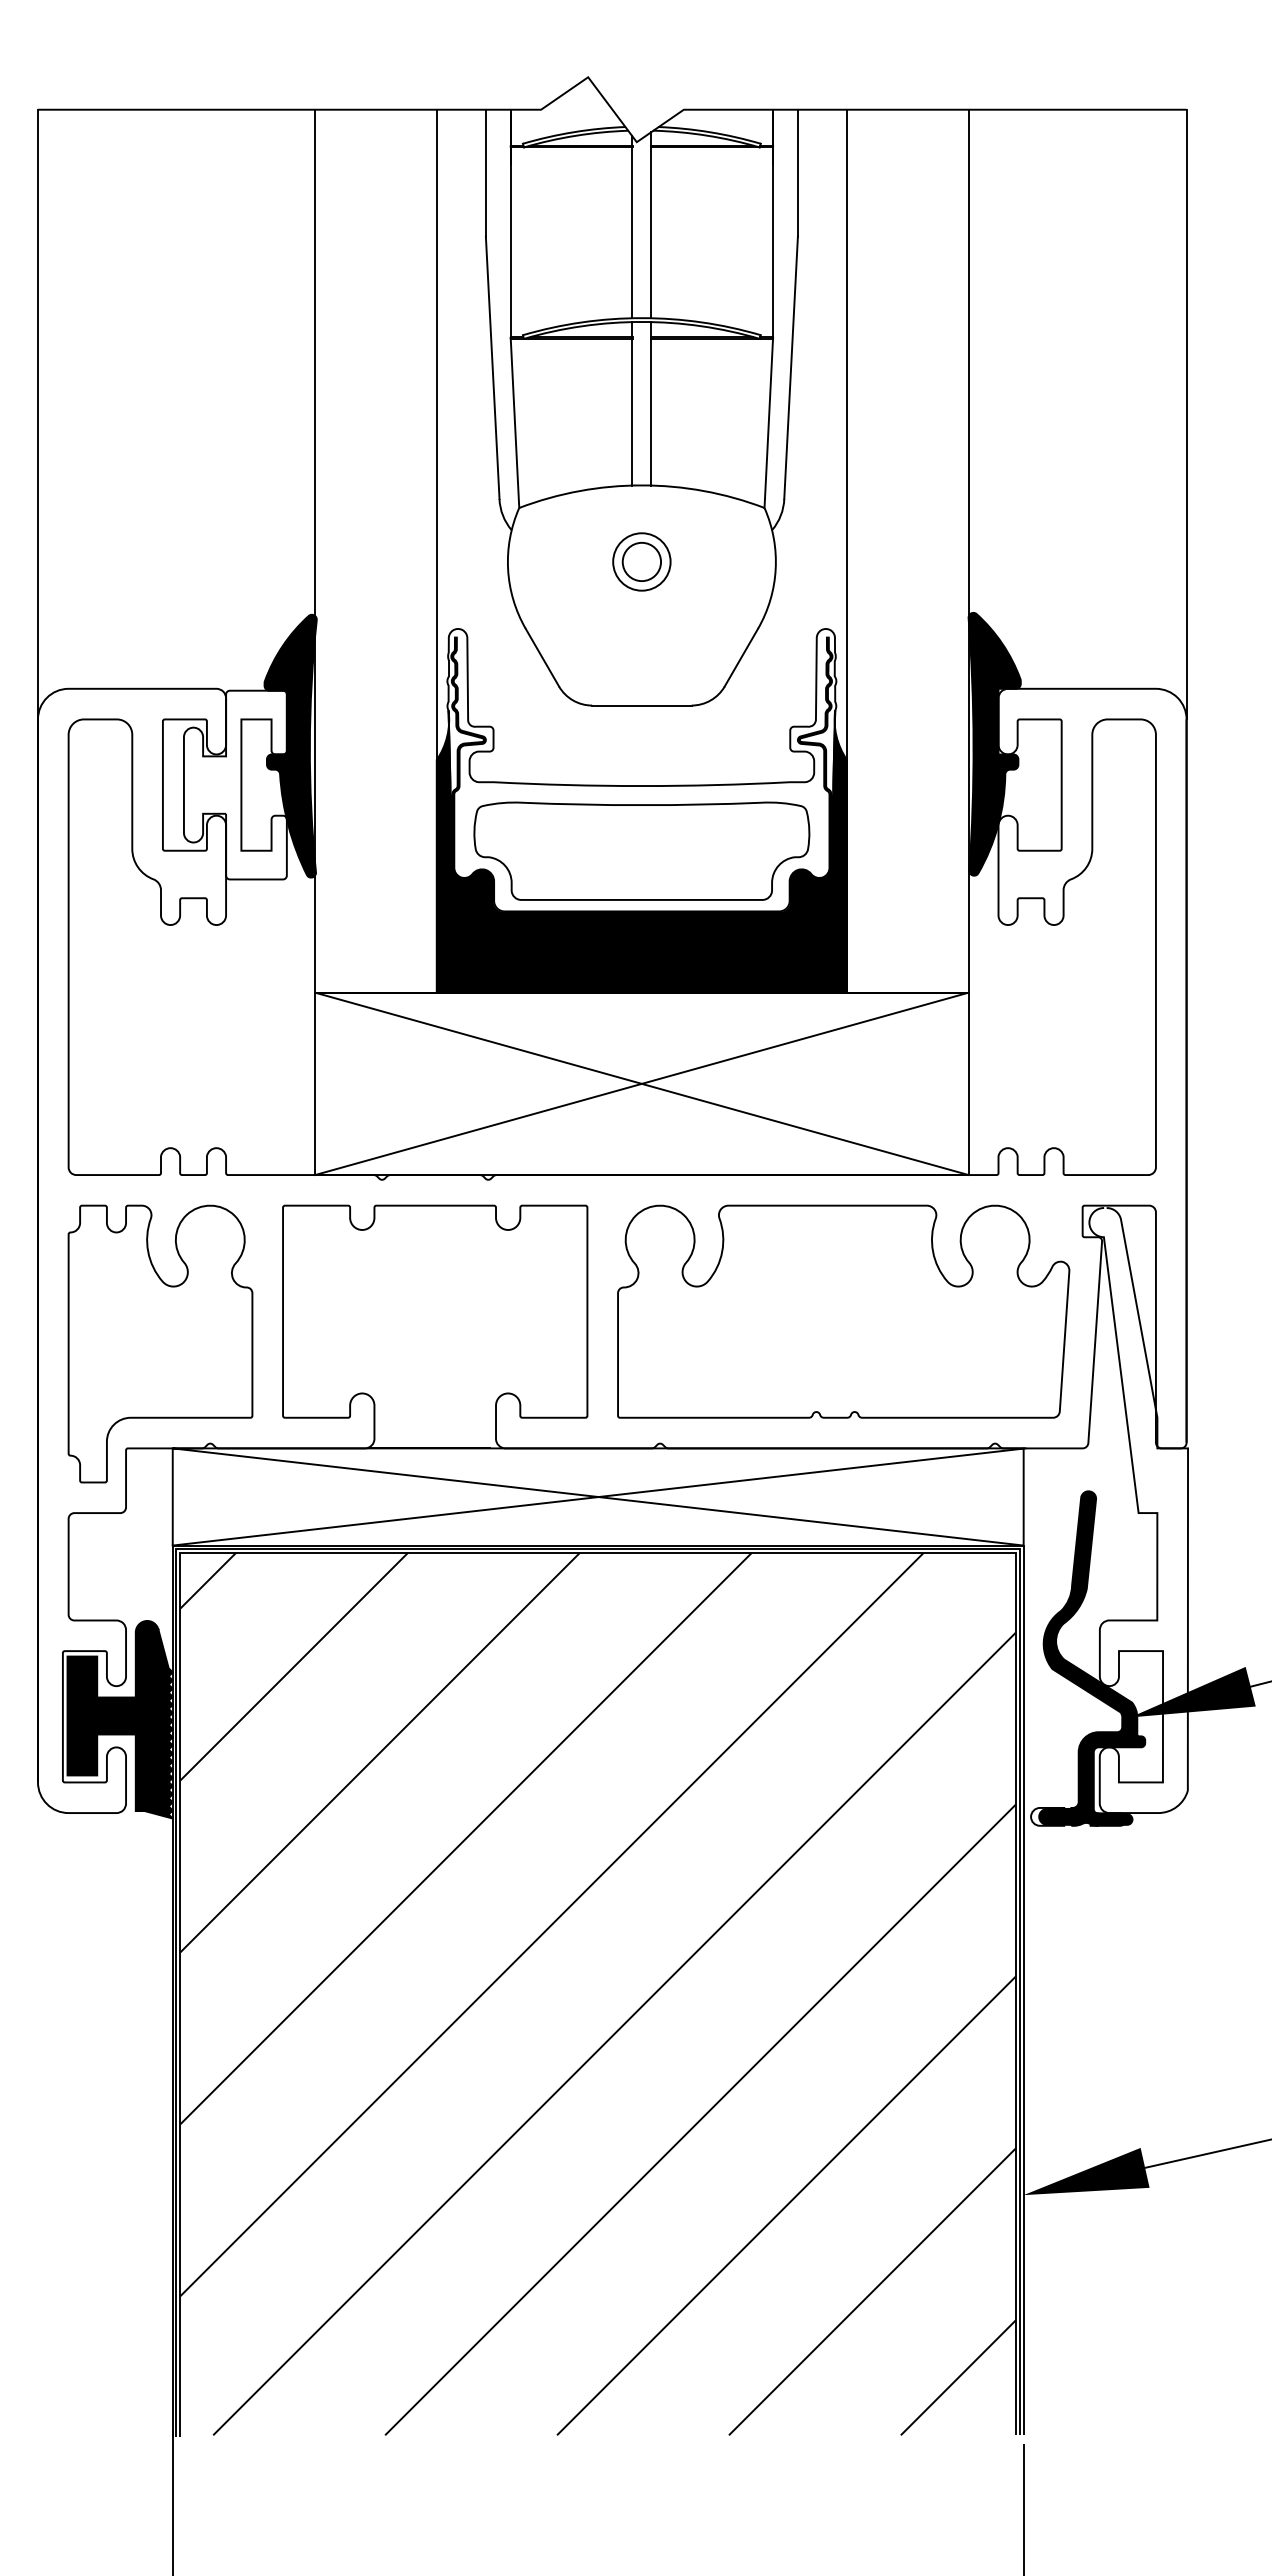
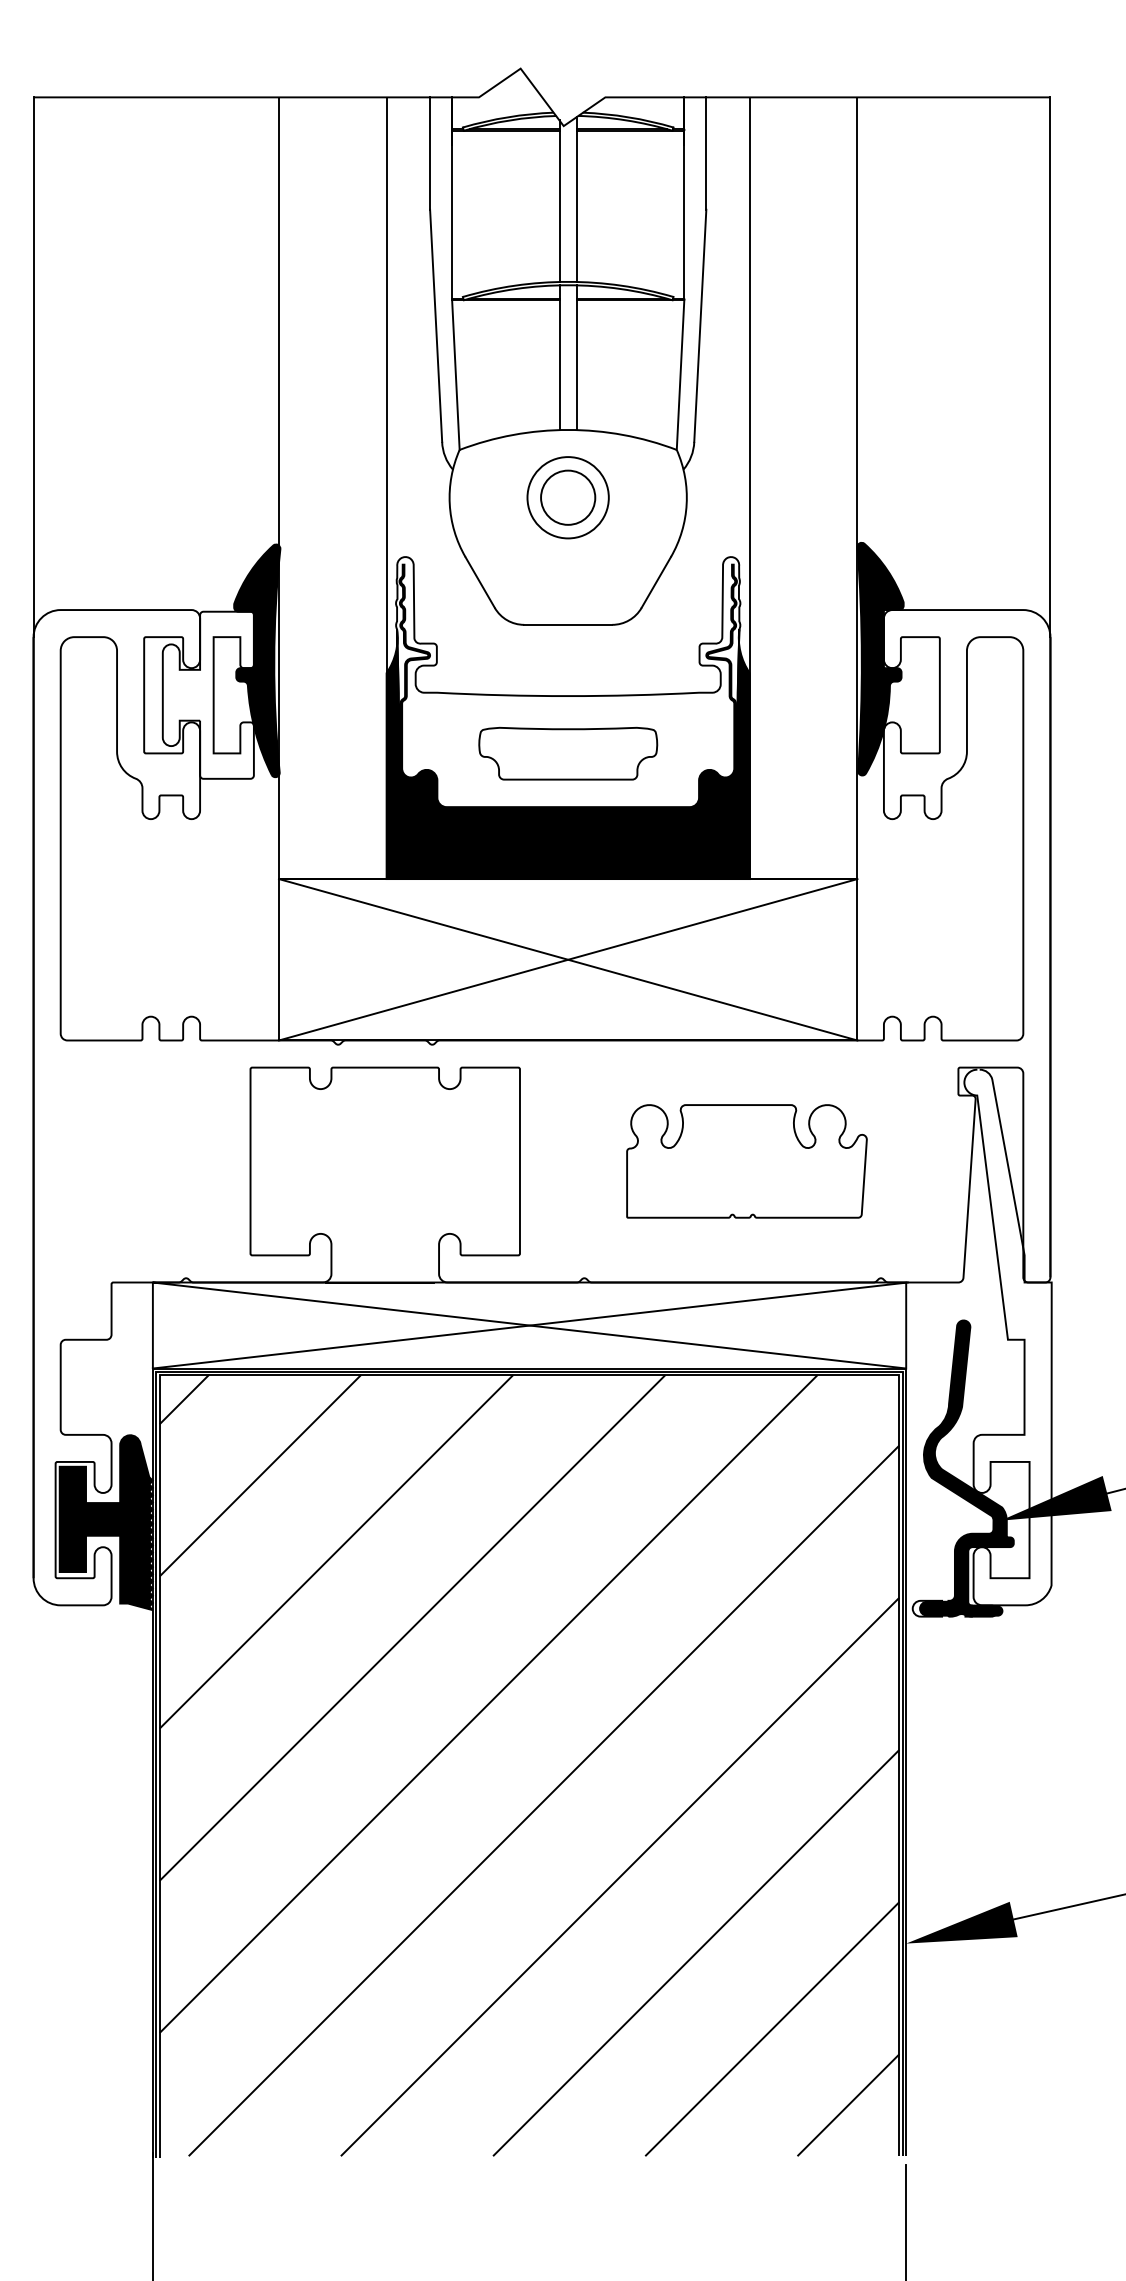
part: (641, 561) -> (567, 497), size x1.6
part: (641, 850) -> (567, 753), size x0.6
part: (843, 1311) -> (746, 1161), size x0.6
part: (160, 1343) -> (142, 1189), removed

